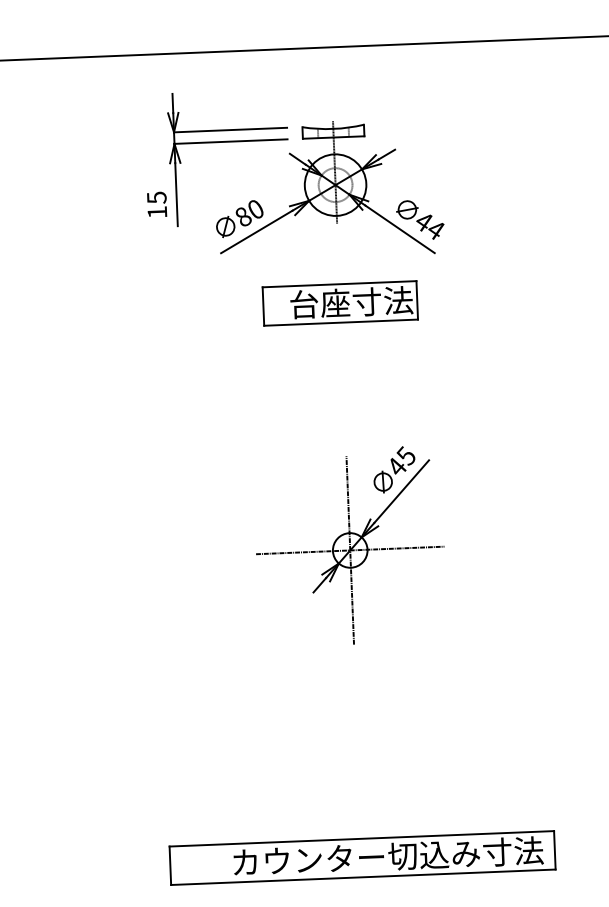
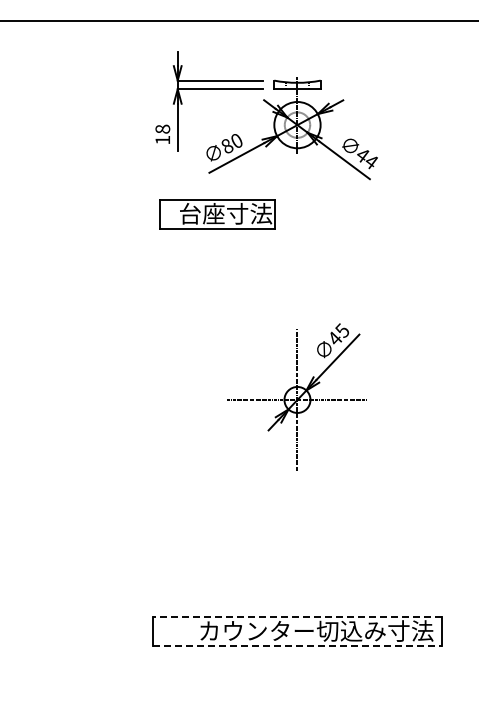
text: (156, 196) -> (162, 128), 15 -> 18
part: (340, 303) -> (217, 214), moved
line: (361, 838) -> (297, 616), solid -> dashed
line: (363, 876) -> (297, 645), solid -> dashed

